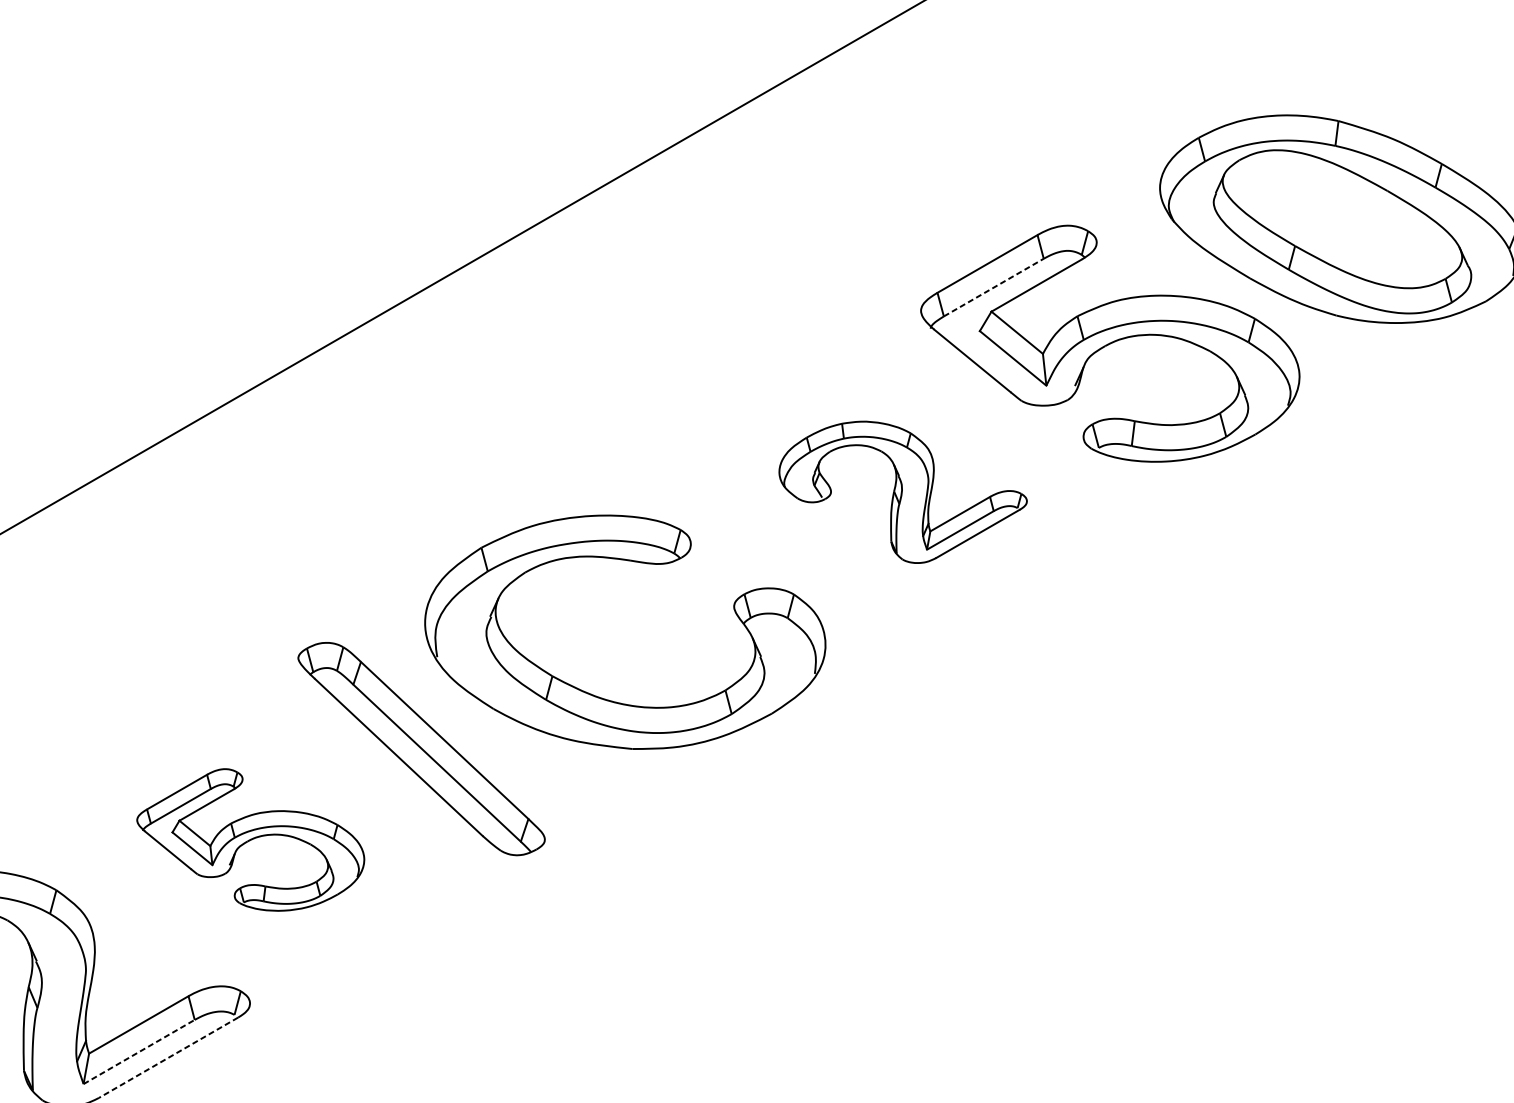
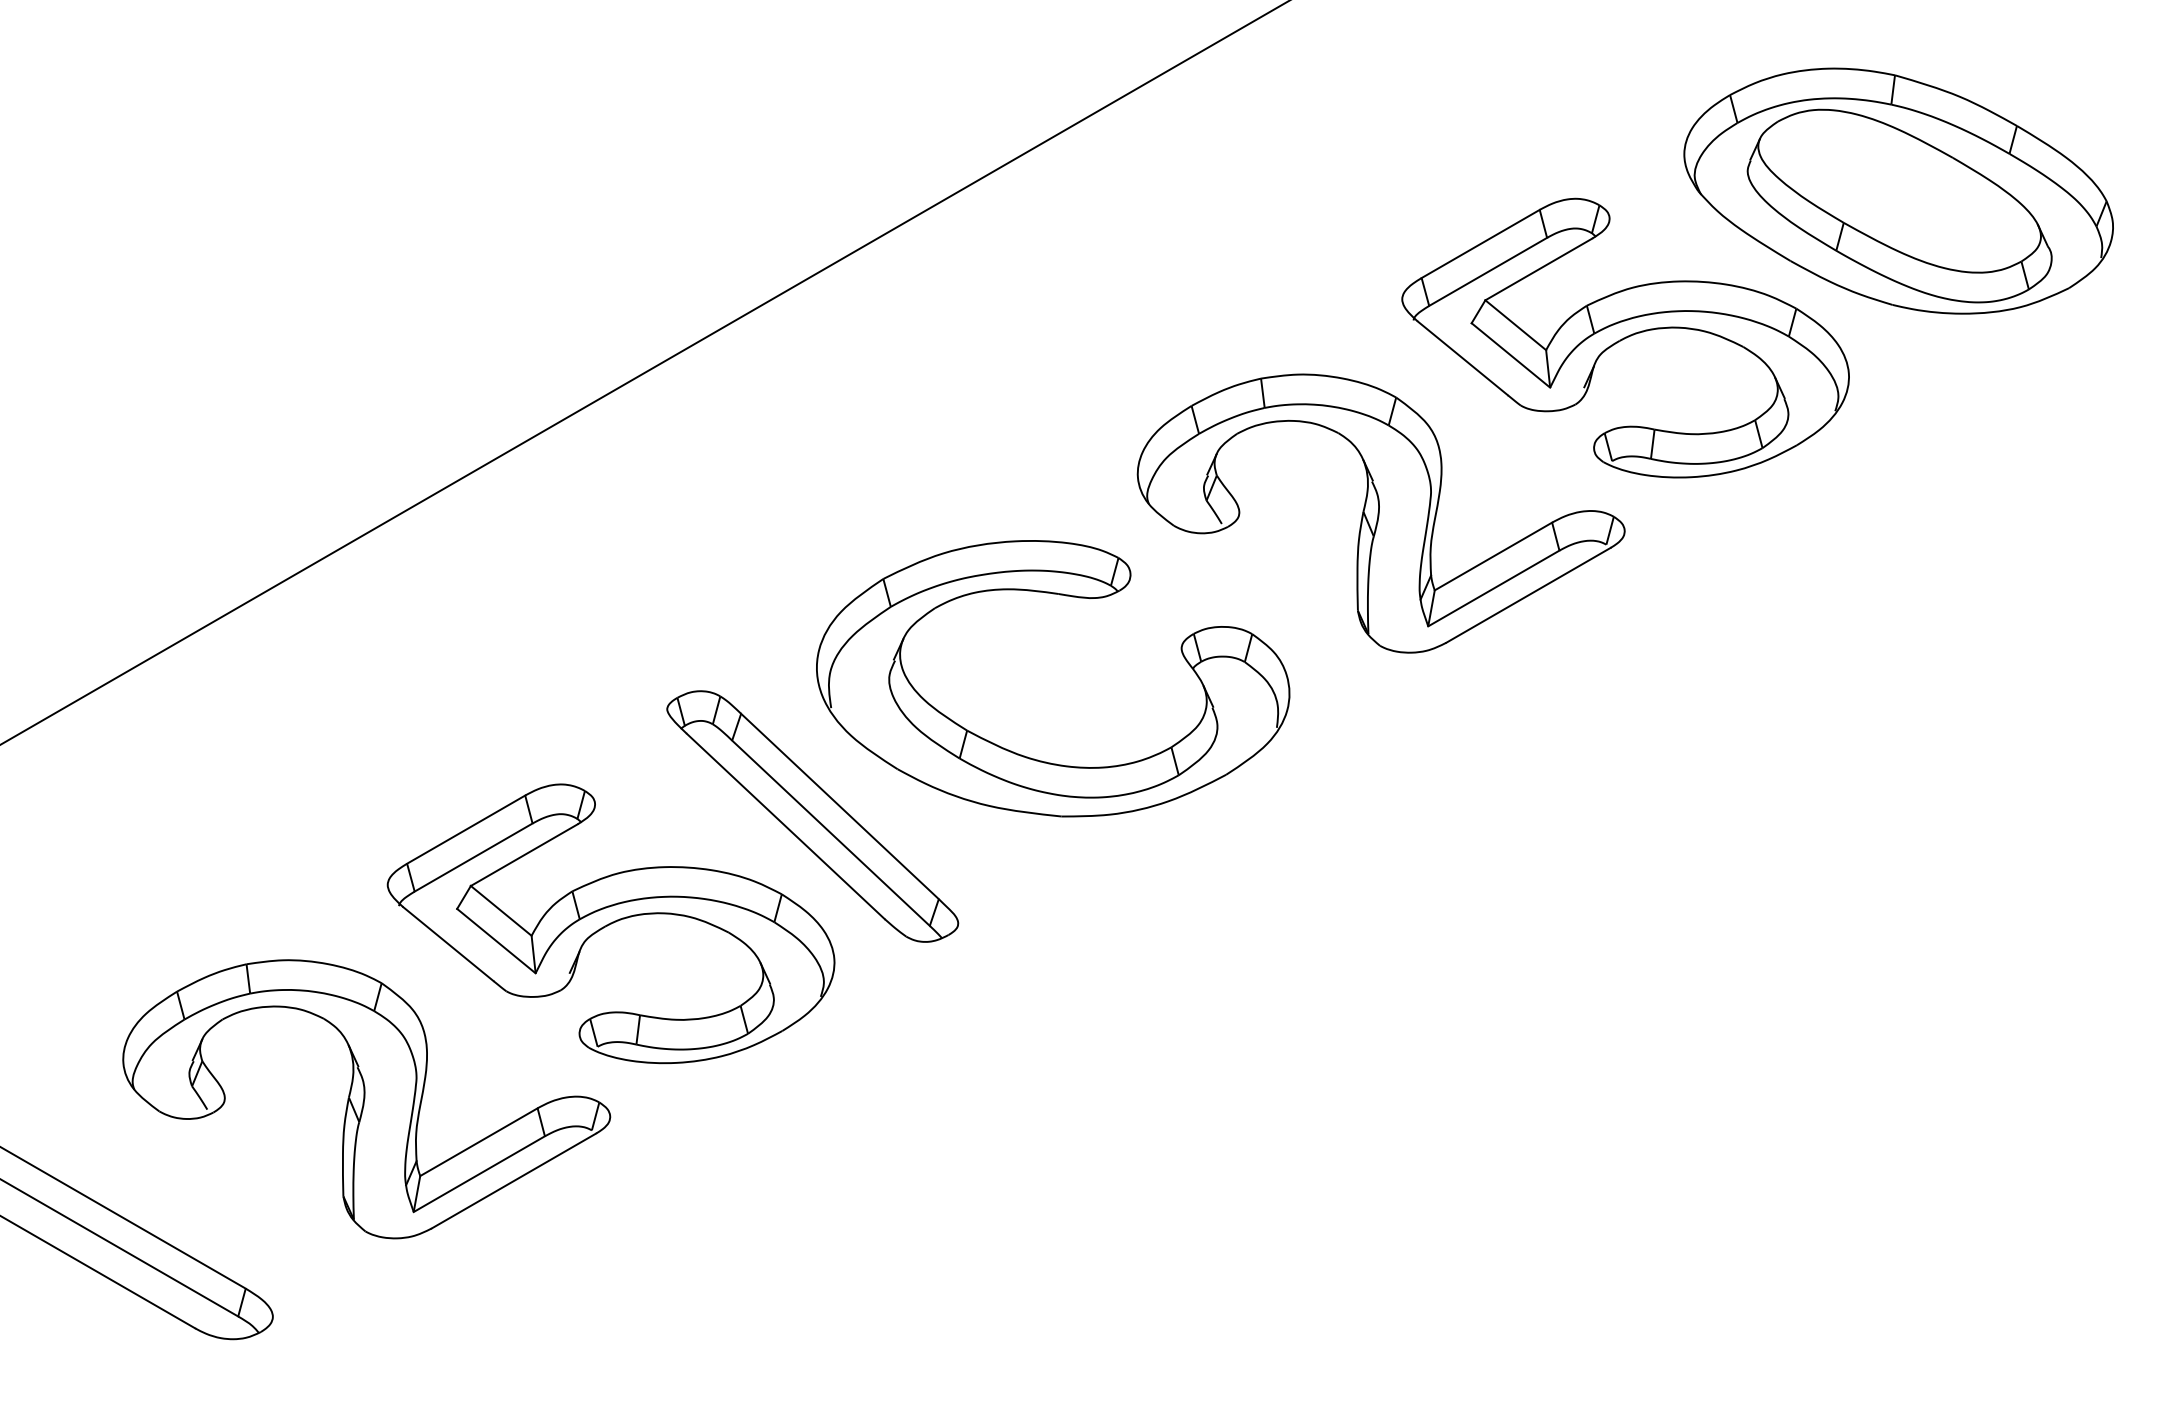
line: (994, 287) -> (1488, 271), dashed -> solid
part: (902, 492) -> (1380, 513), size x1.67
part: (250, 839) -> (610, 923), size x1.67
line: (139, 1052) -> (479, 1174), dashed -> solid
line: (168, 1058) -> (513, 1181), dashed -> solid

